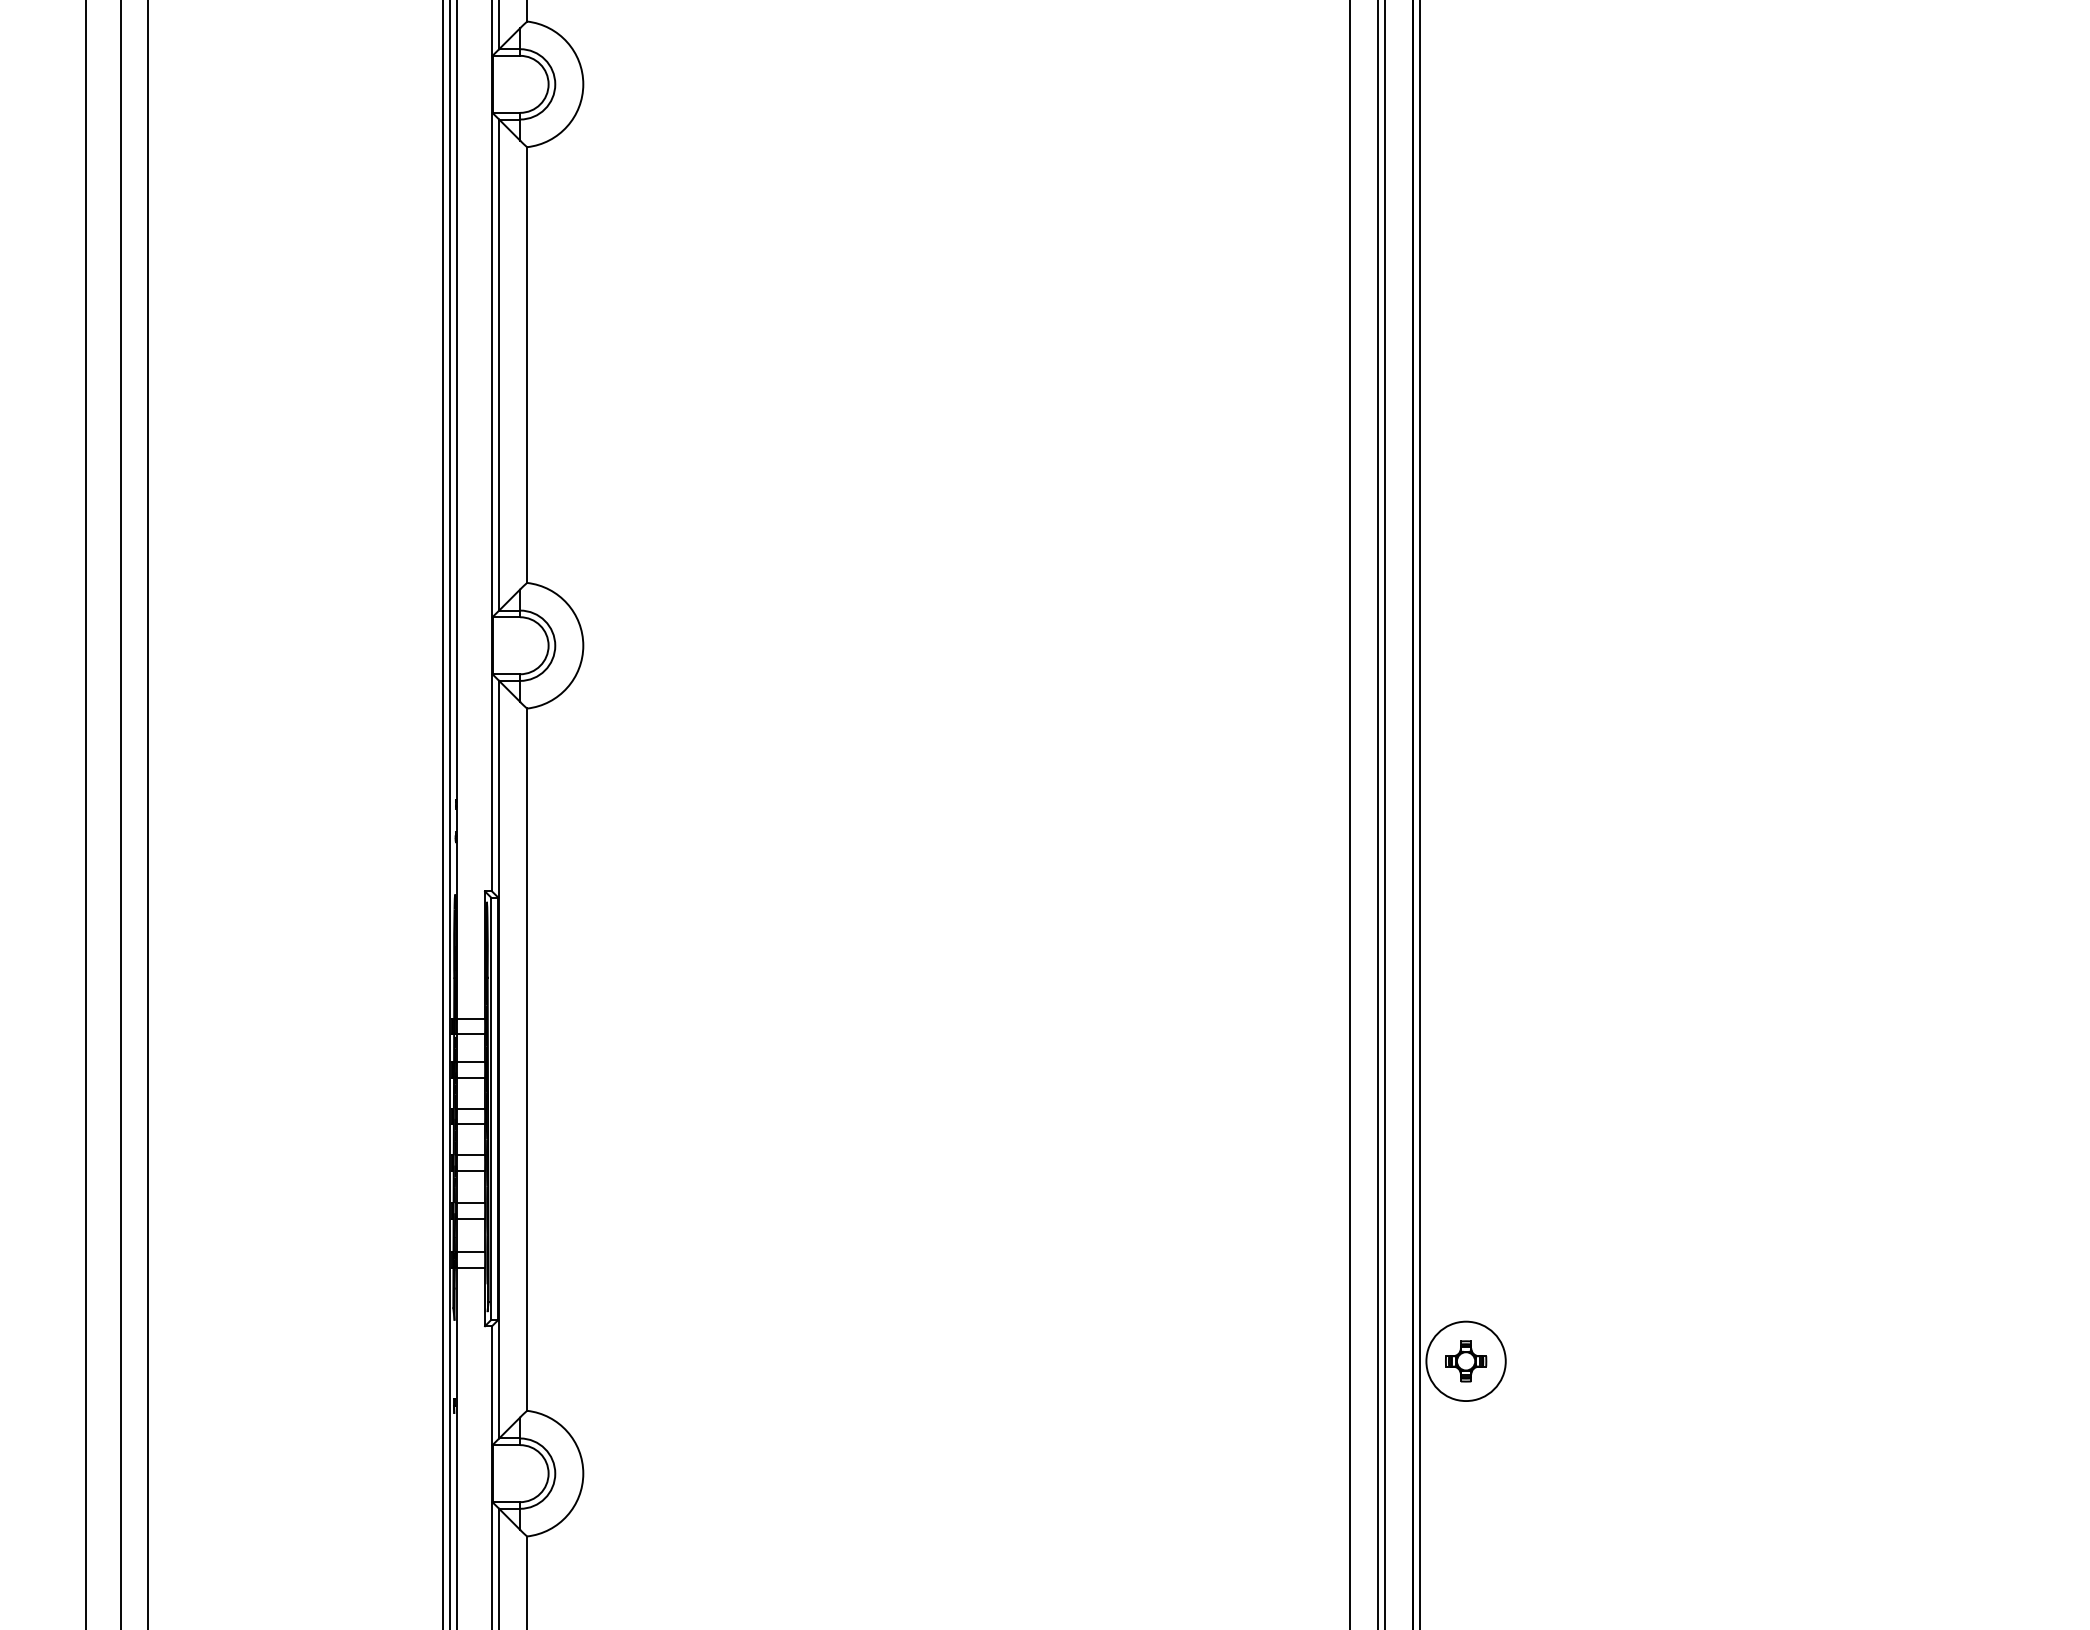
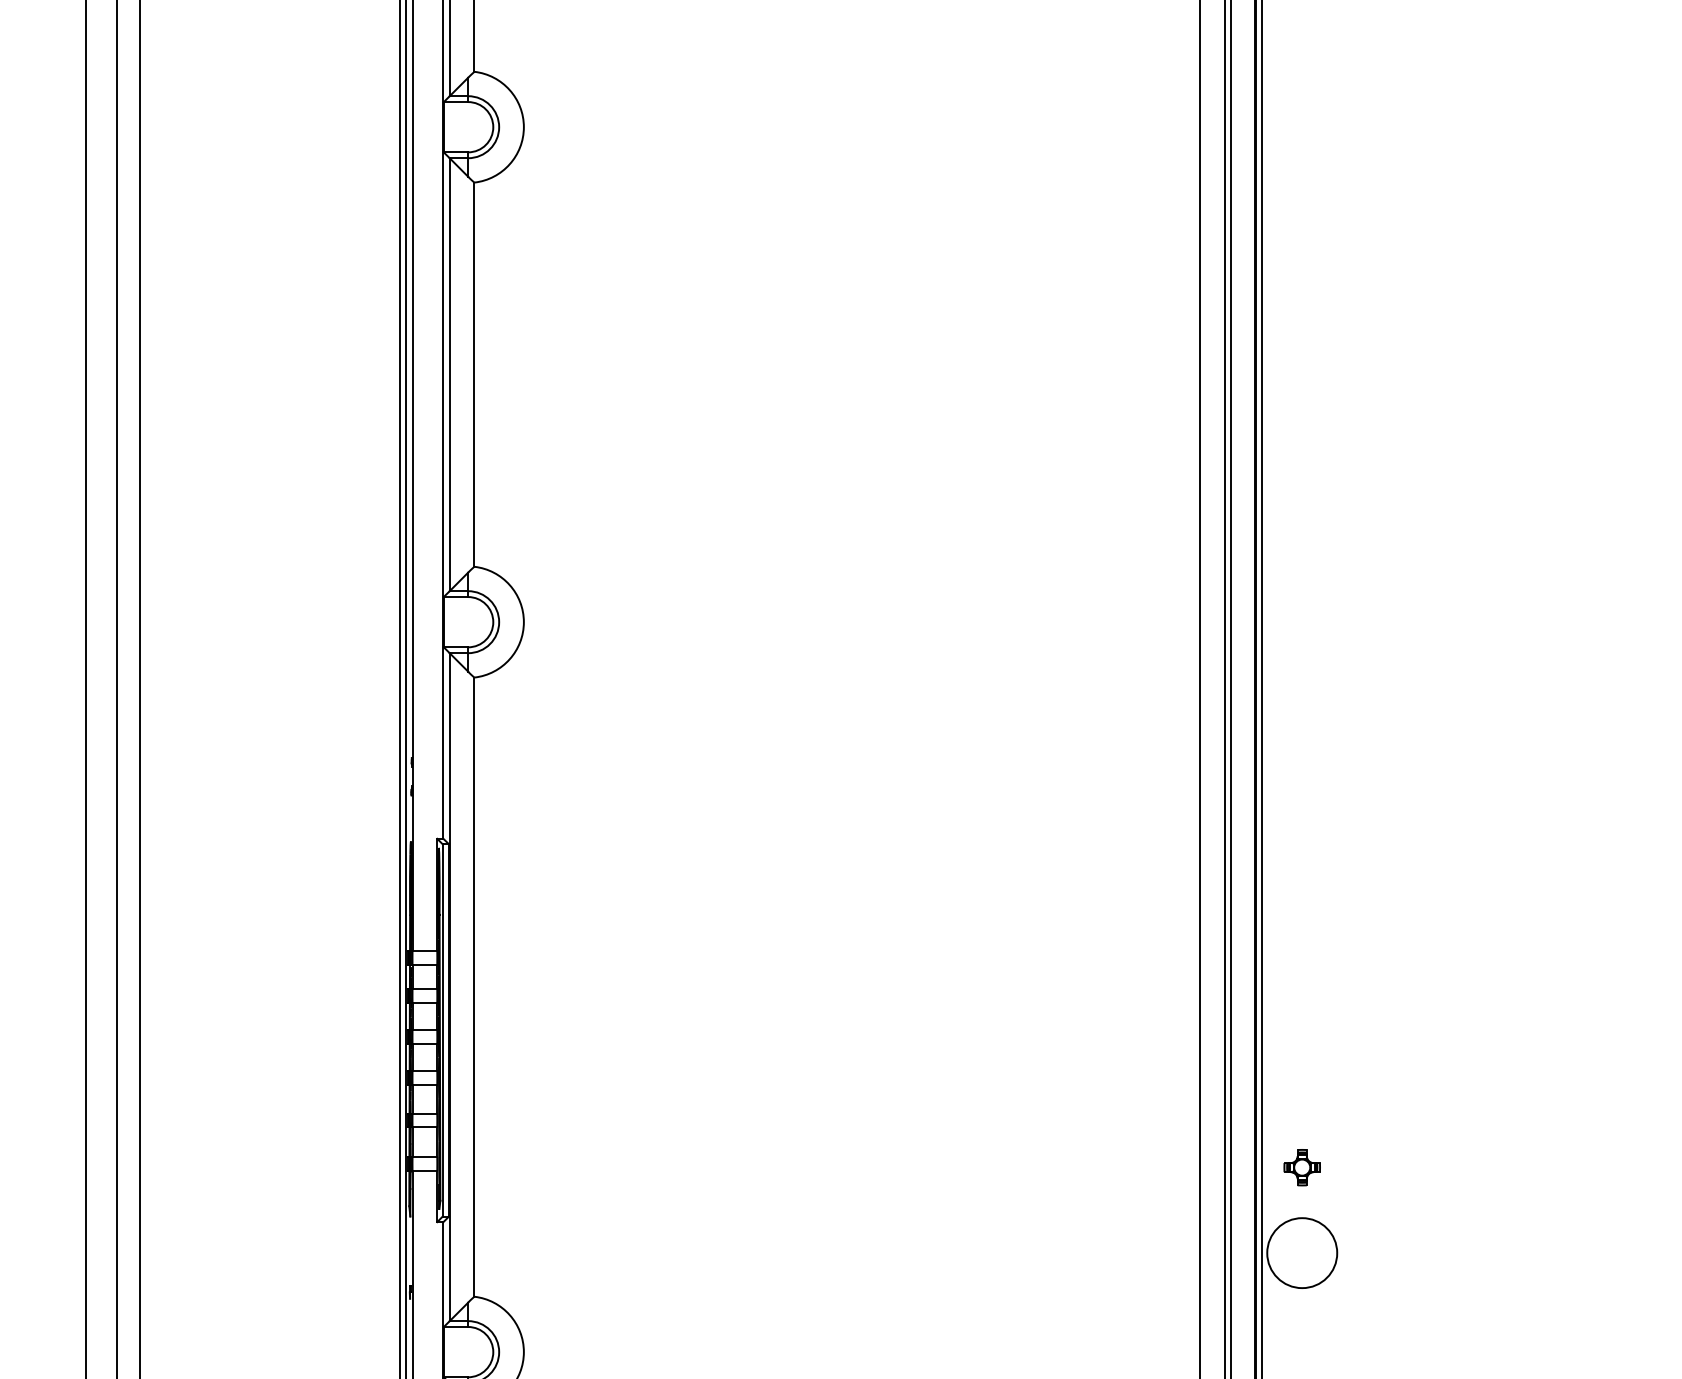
part: (1466, 1361) -> (1302, 1167), moved

